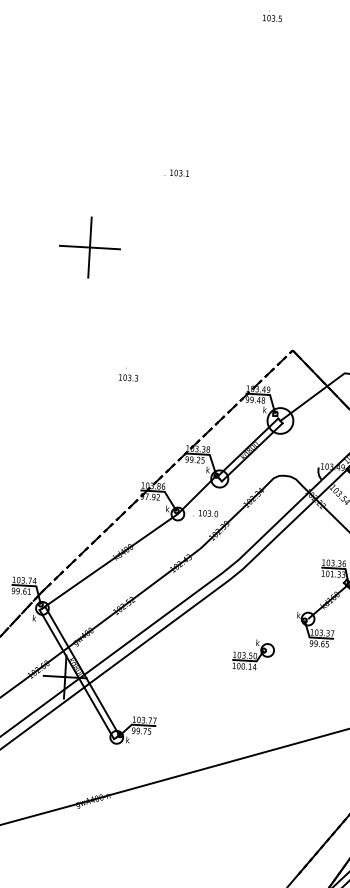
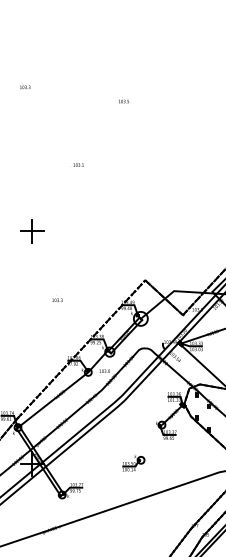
text: (175, 171) -> (76, 164), moved
part: (89, 248) -> (32, 231), size x0.71
part: (253, 655) -> (133, 463), moved

